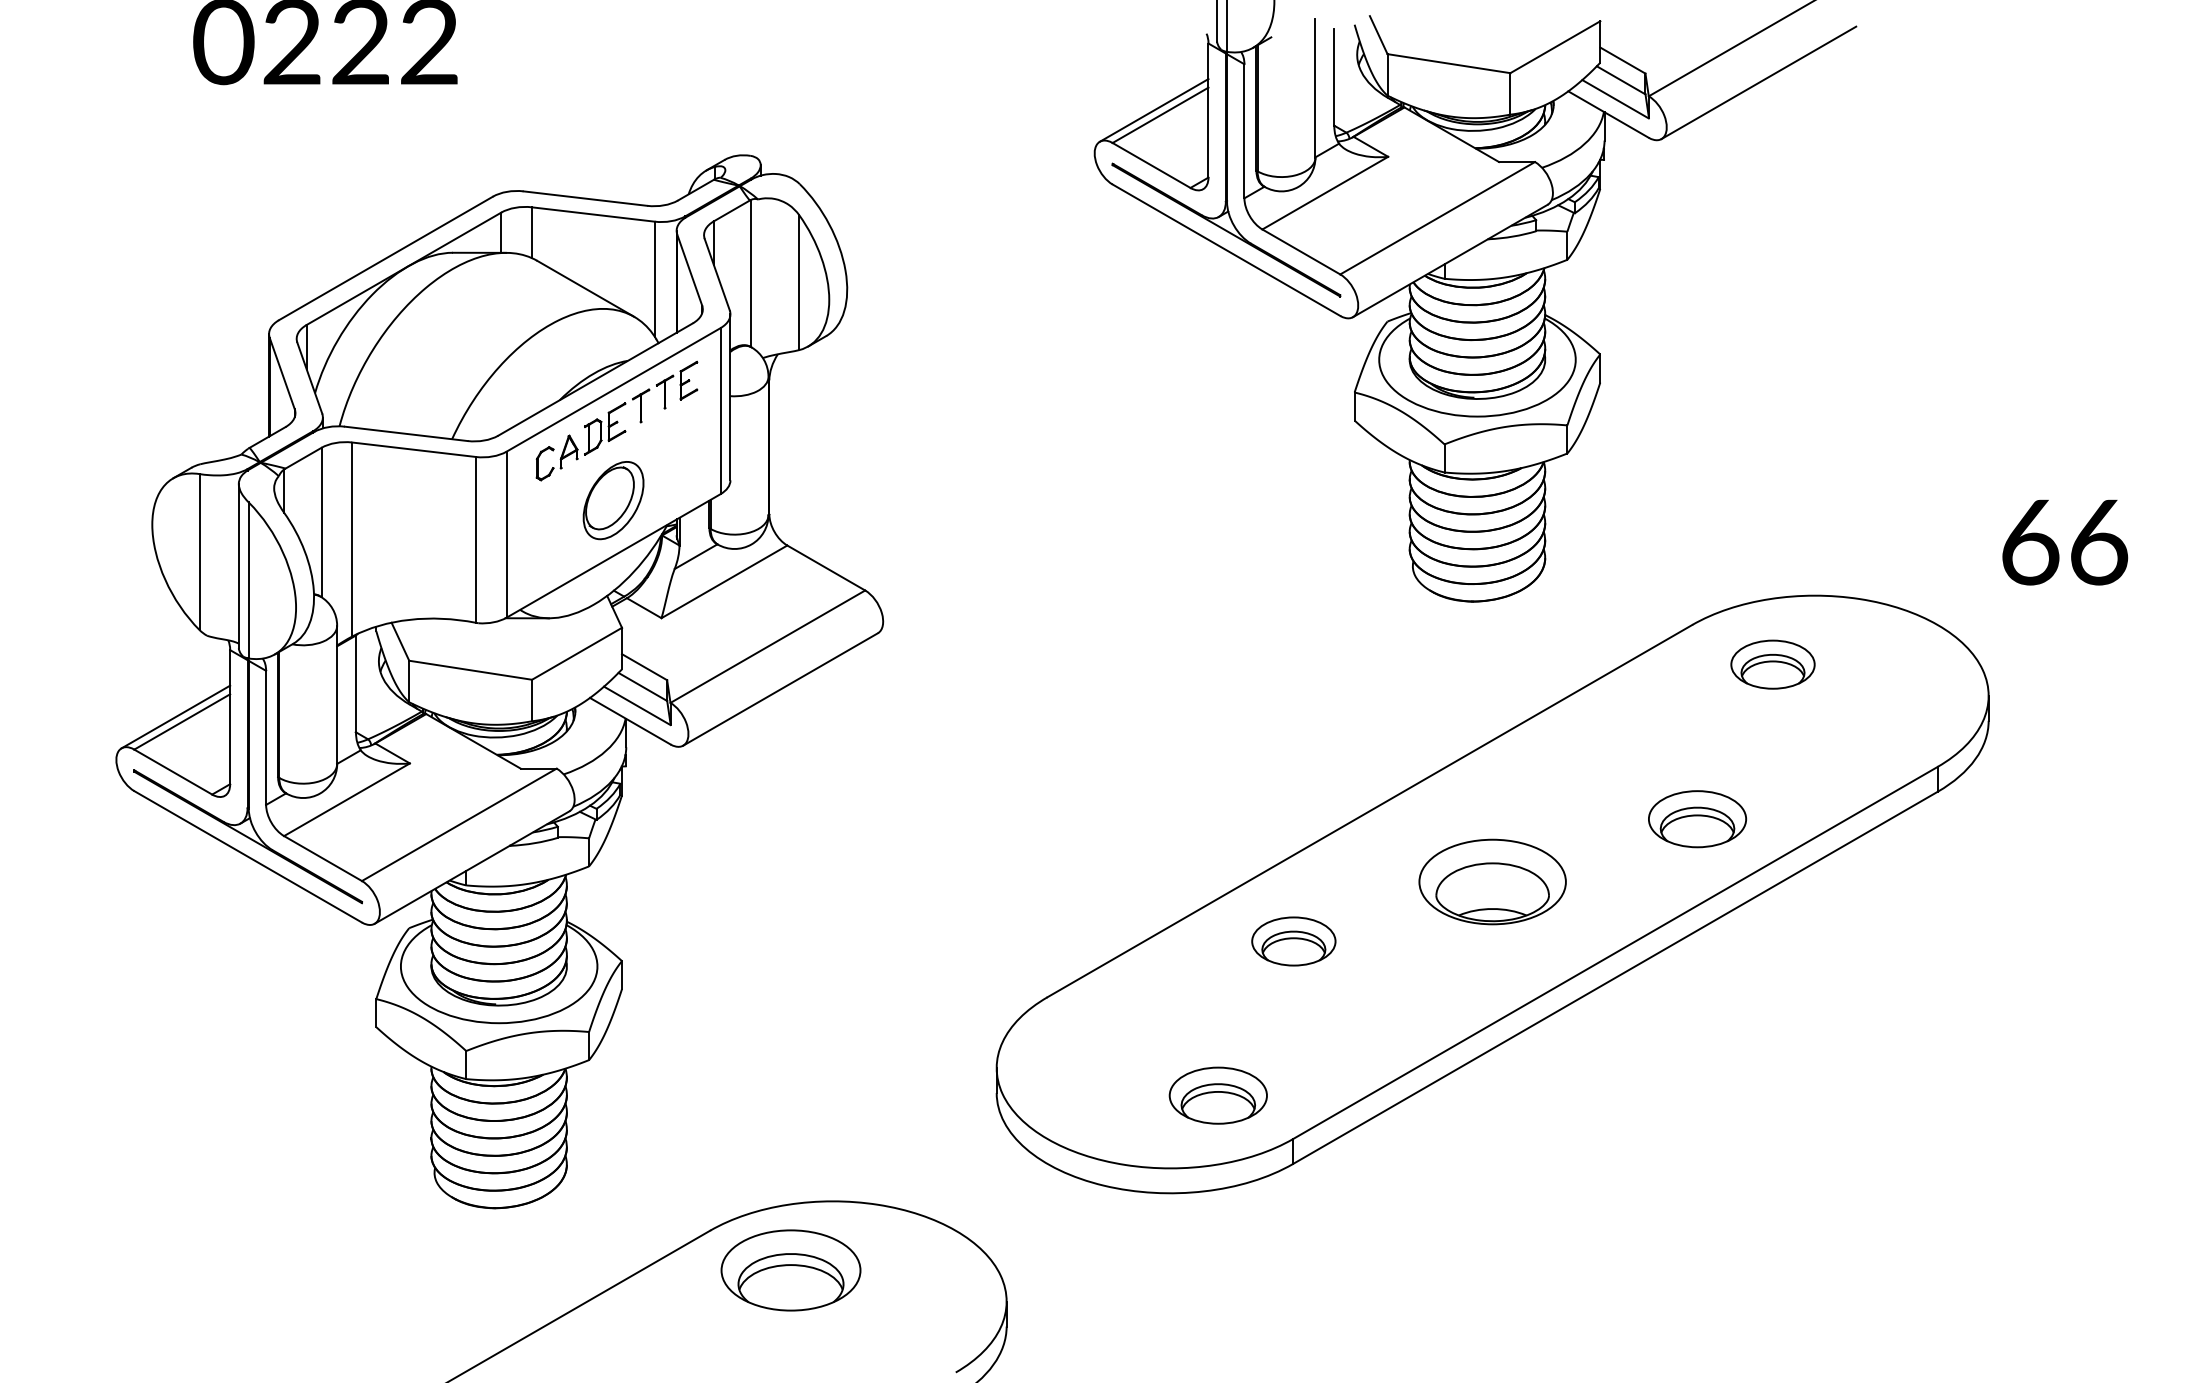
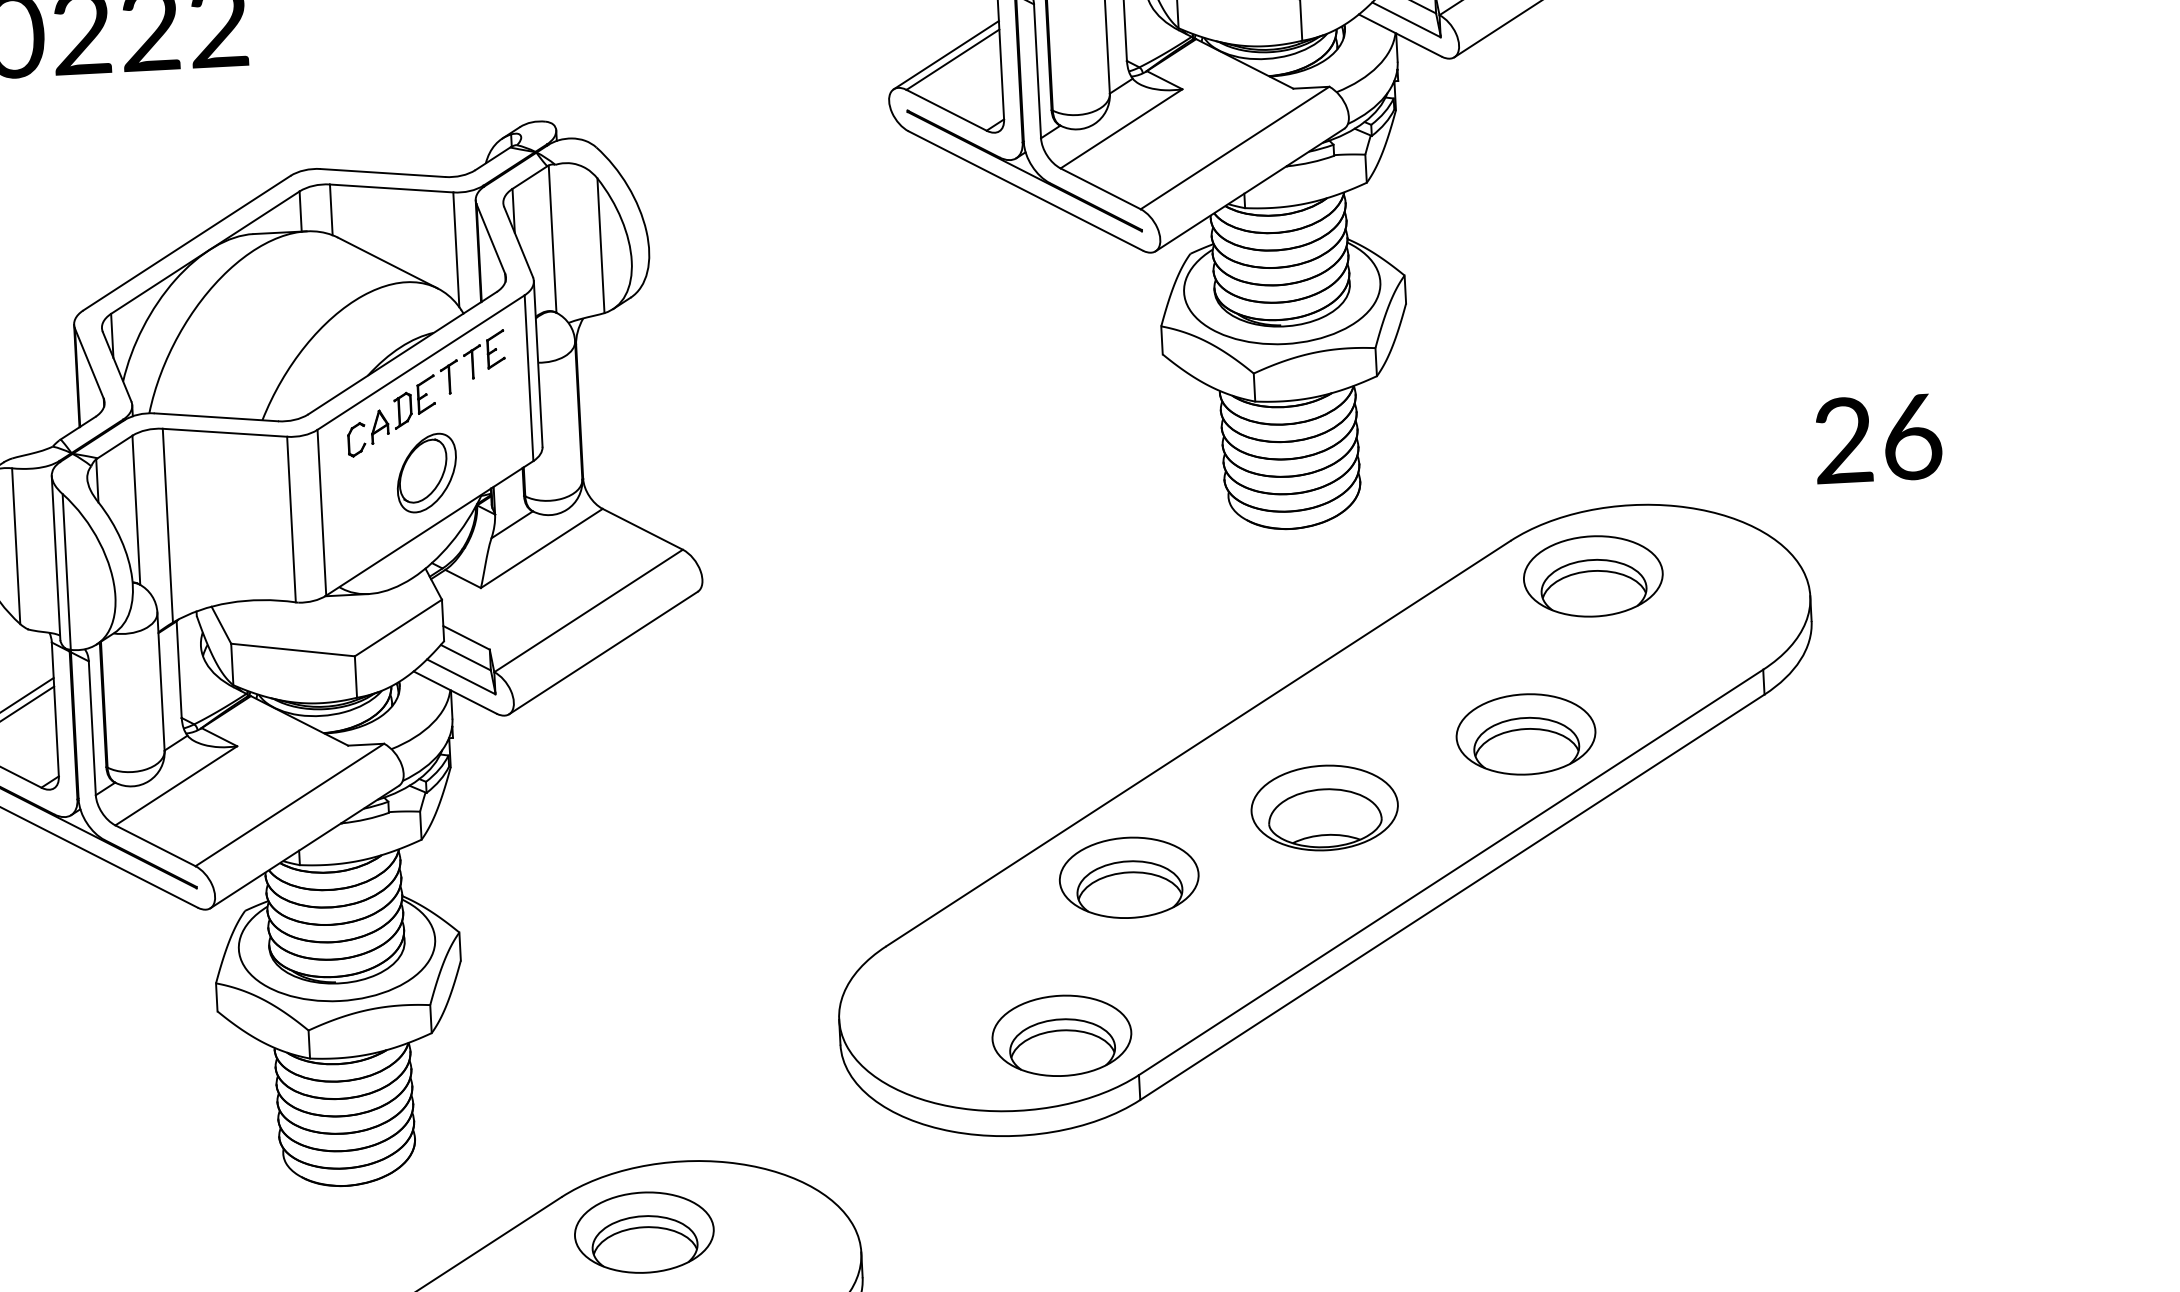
text: (2030, 542) -> (1844, 440), 66 -> 26
part: (1772, 664) -> (1592, 576), size x1.67
part: (1697, 819) -> (1526, 734), size x1.43
part: (1293, 941) -> (1128, 877), size x1.67
part: (1218, 1095) -> (1062, 1035), size x1.43

